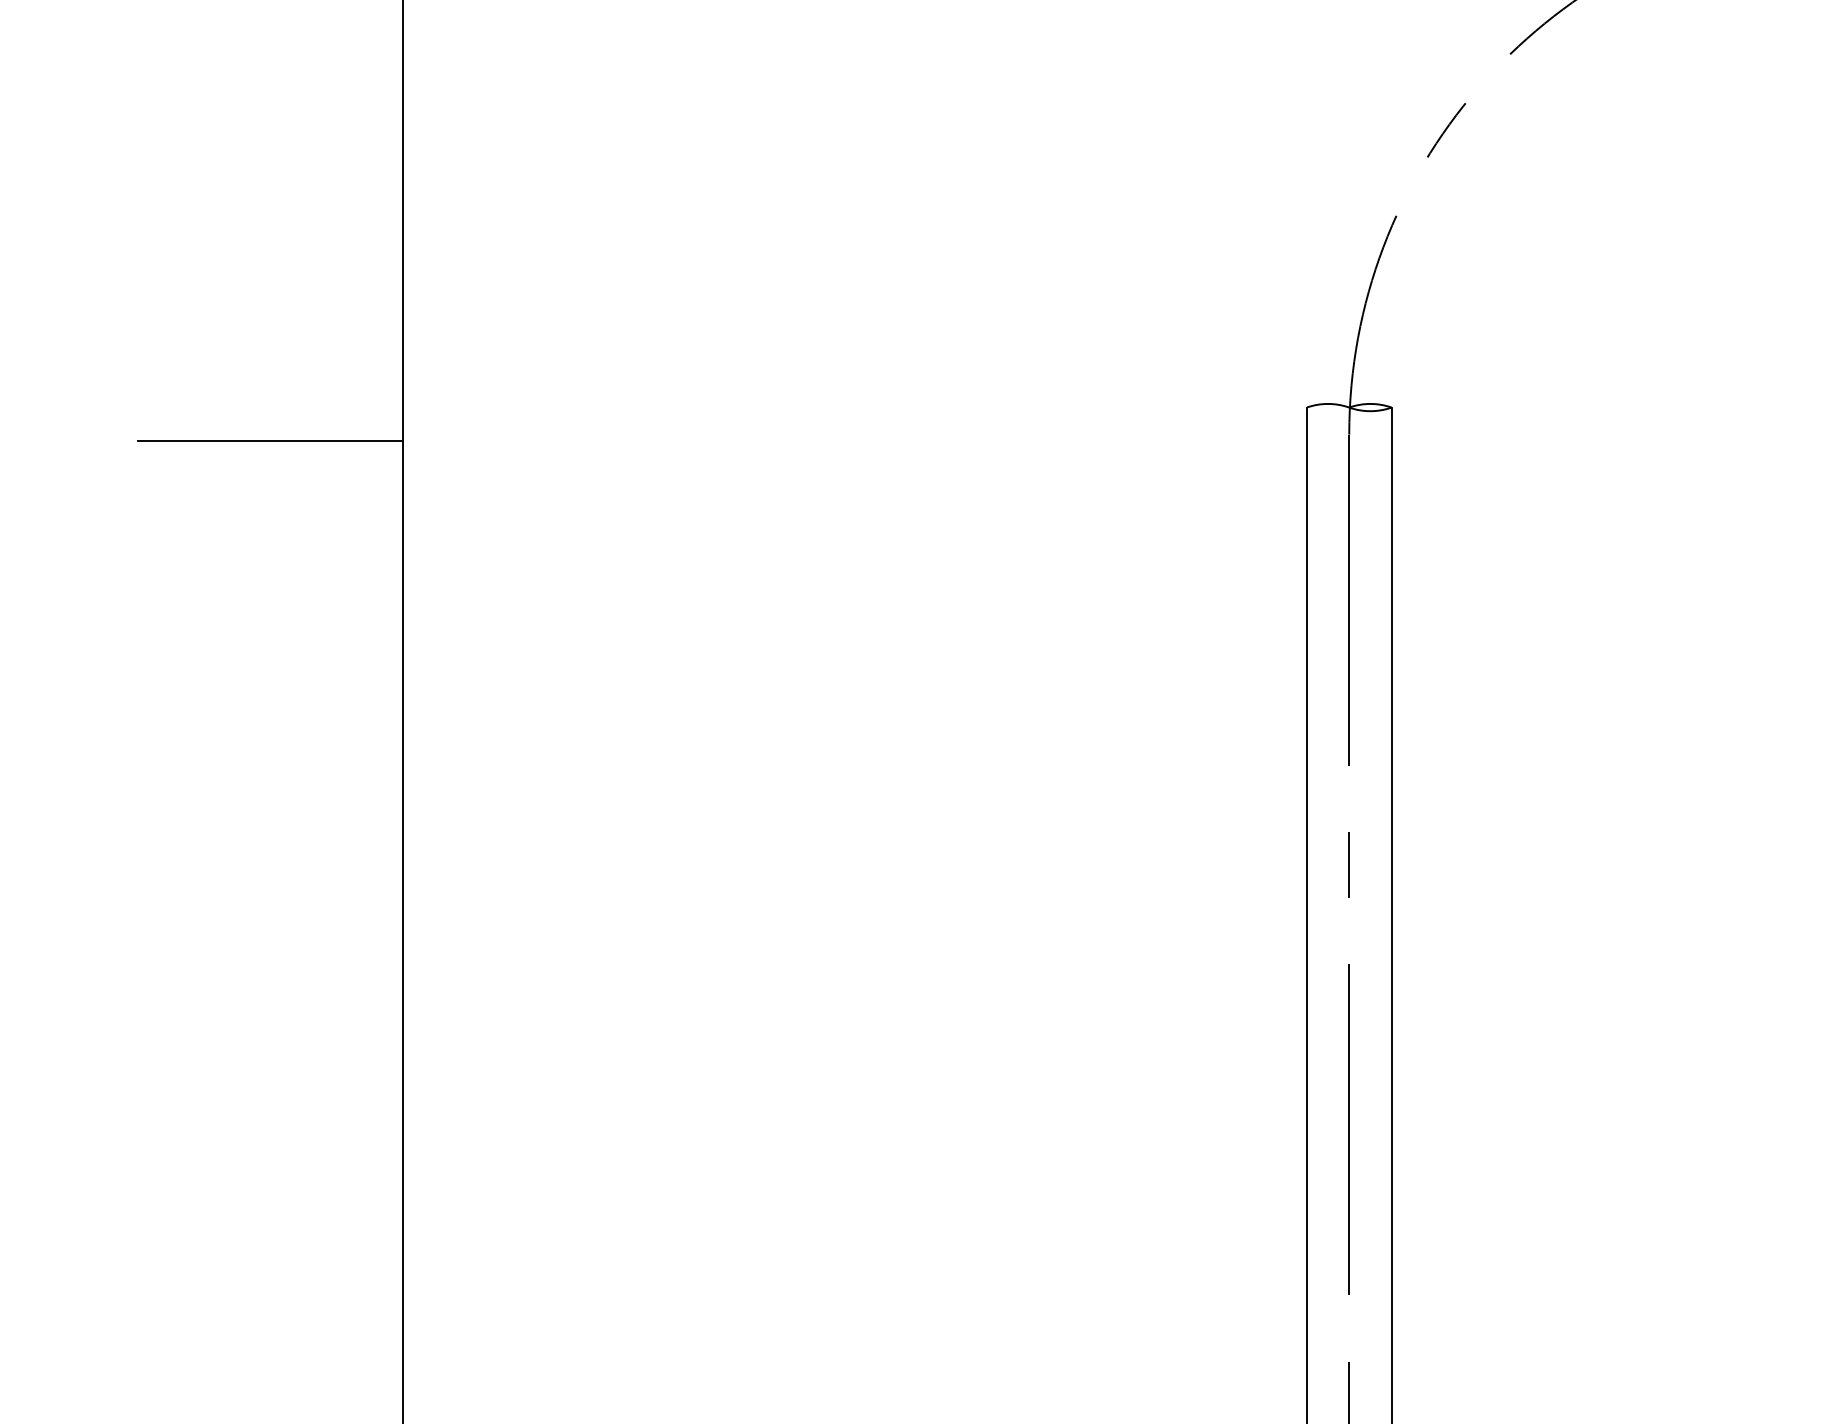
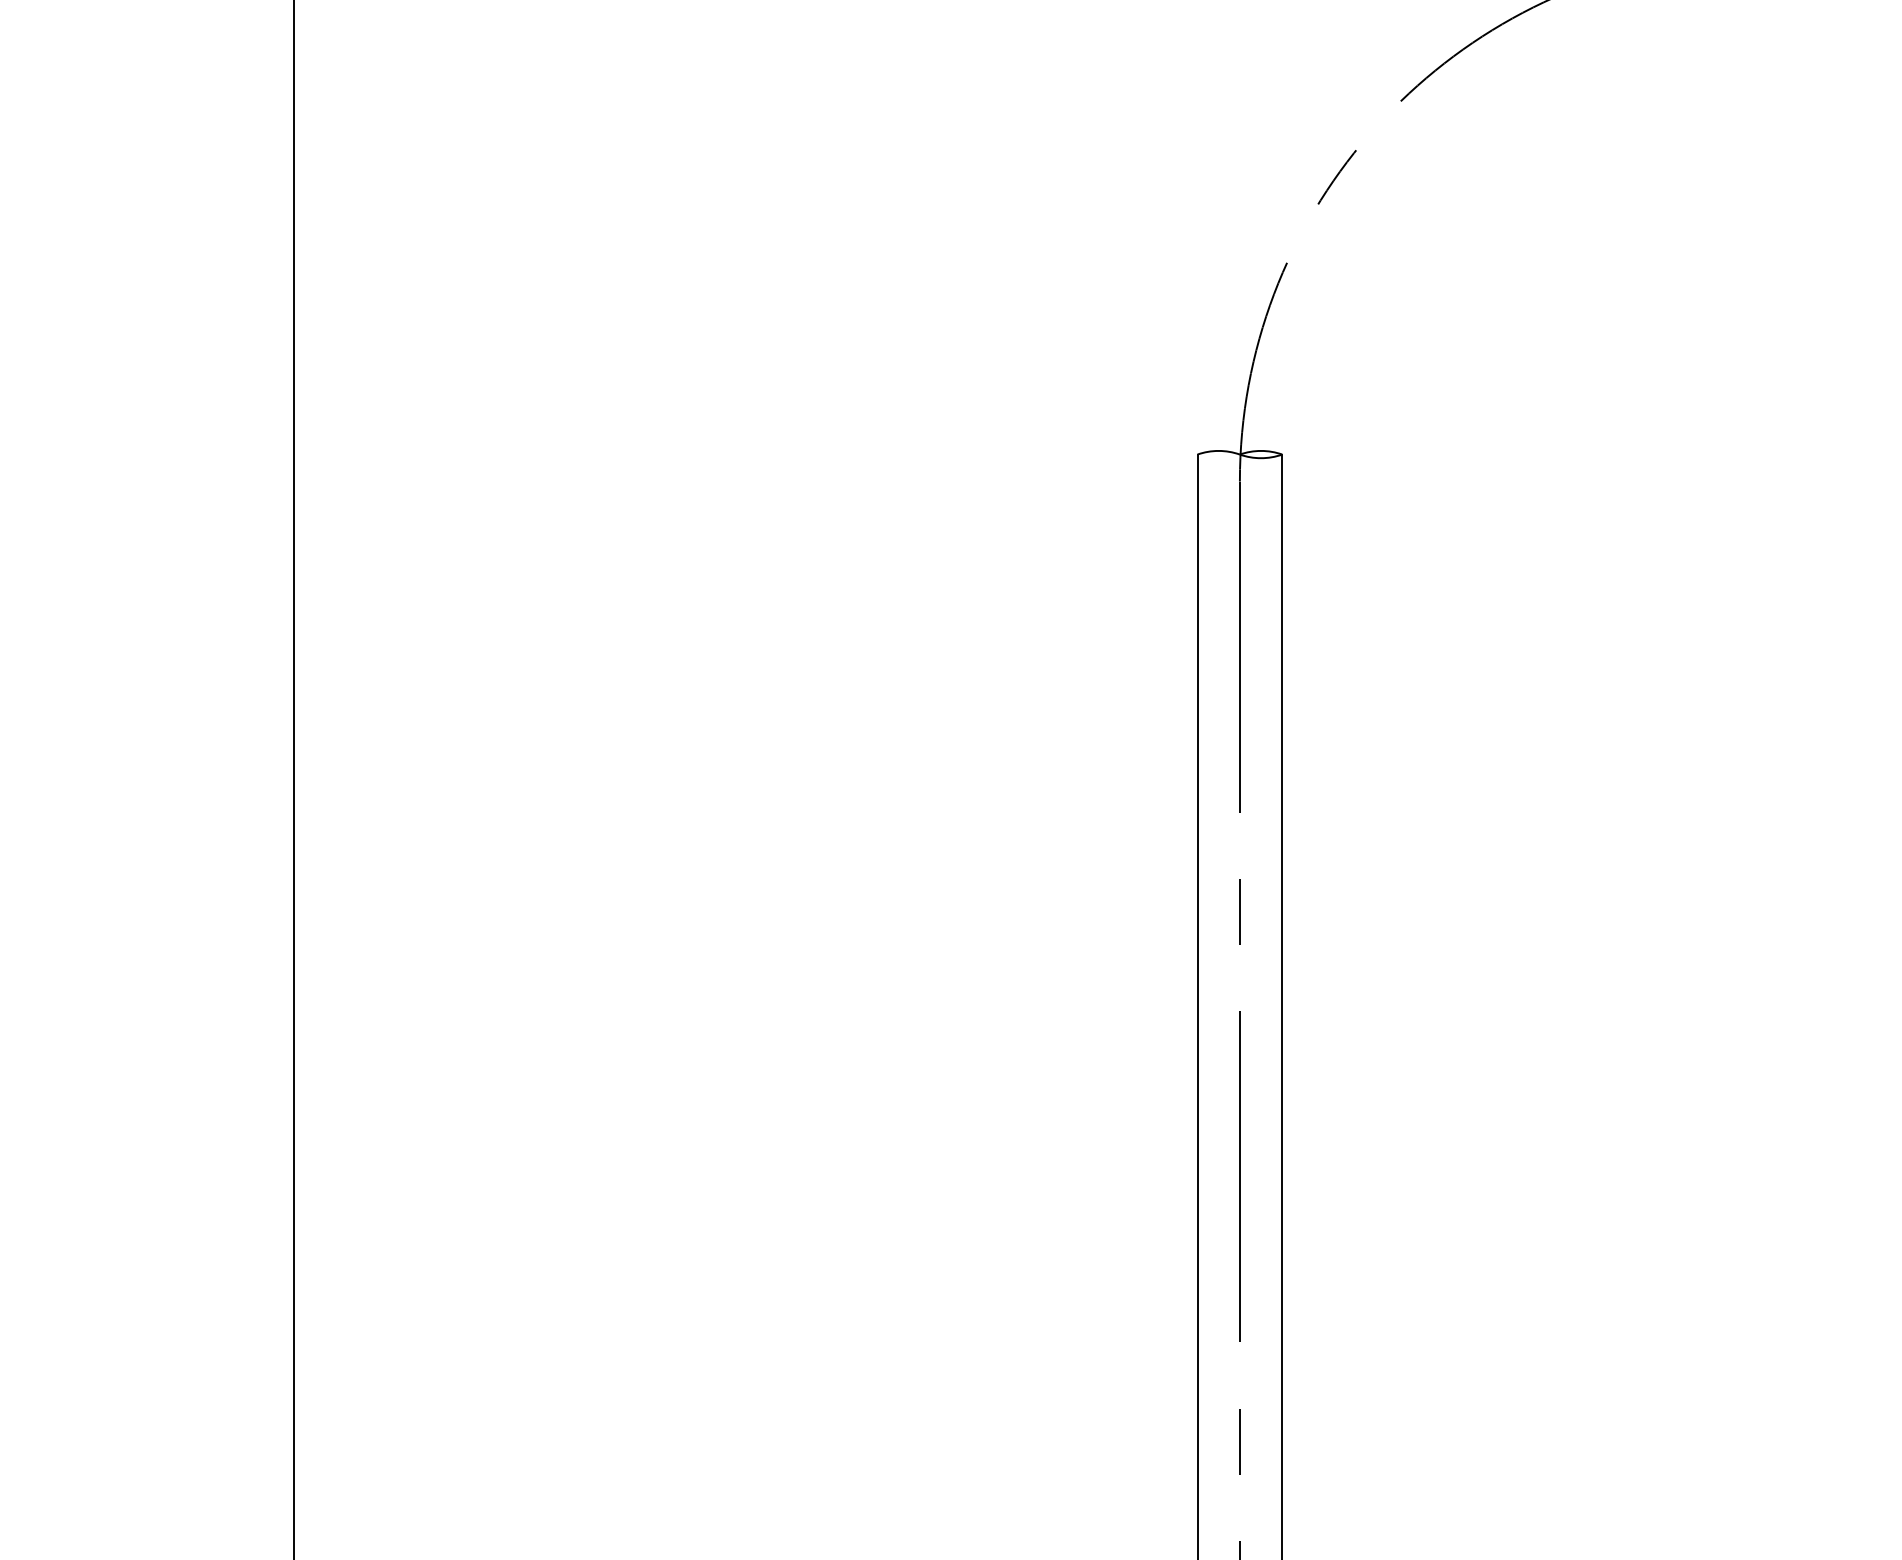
line: (270, 440) -> (161, 487), removed

